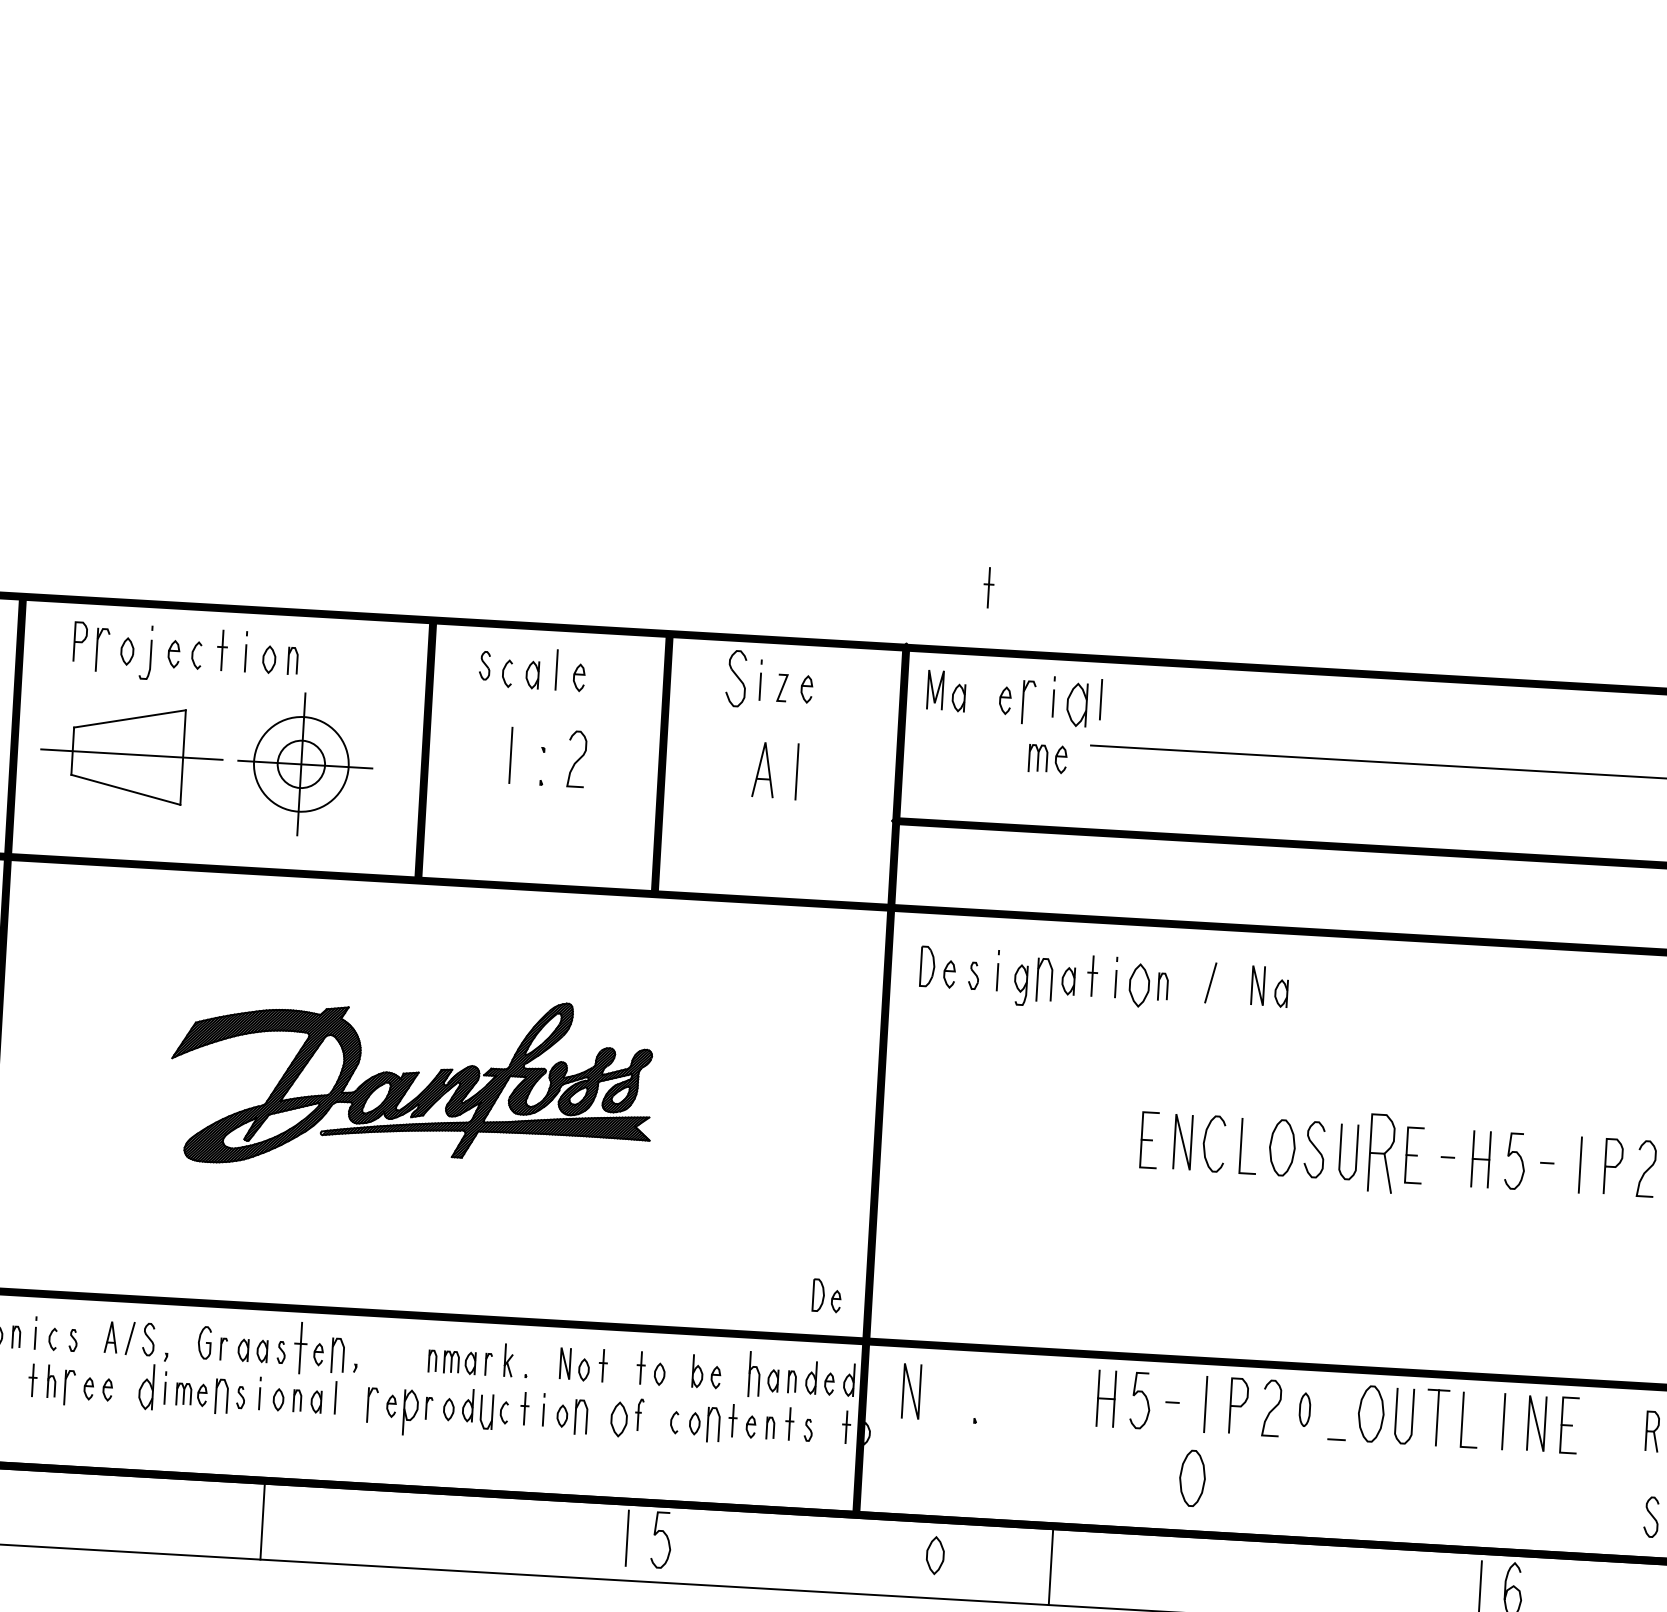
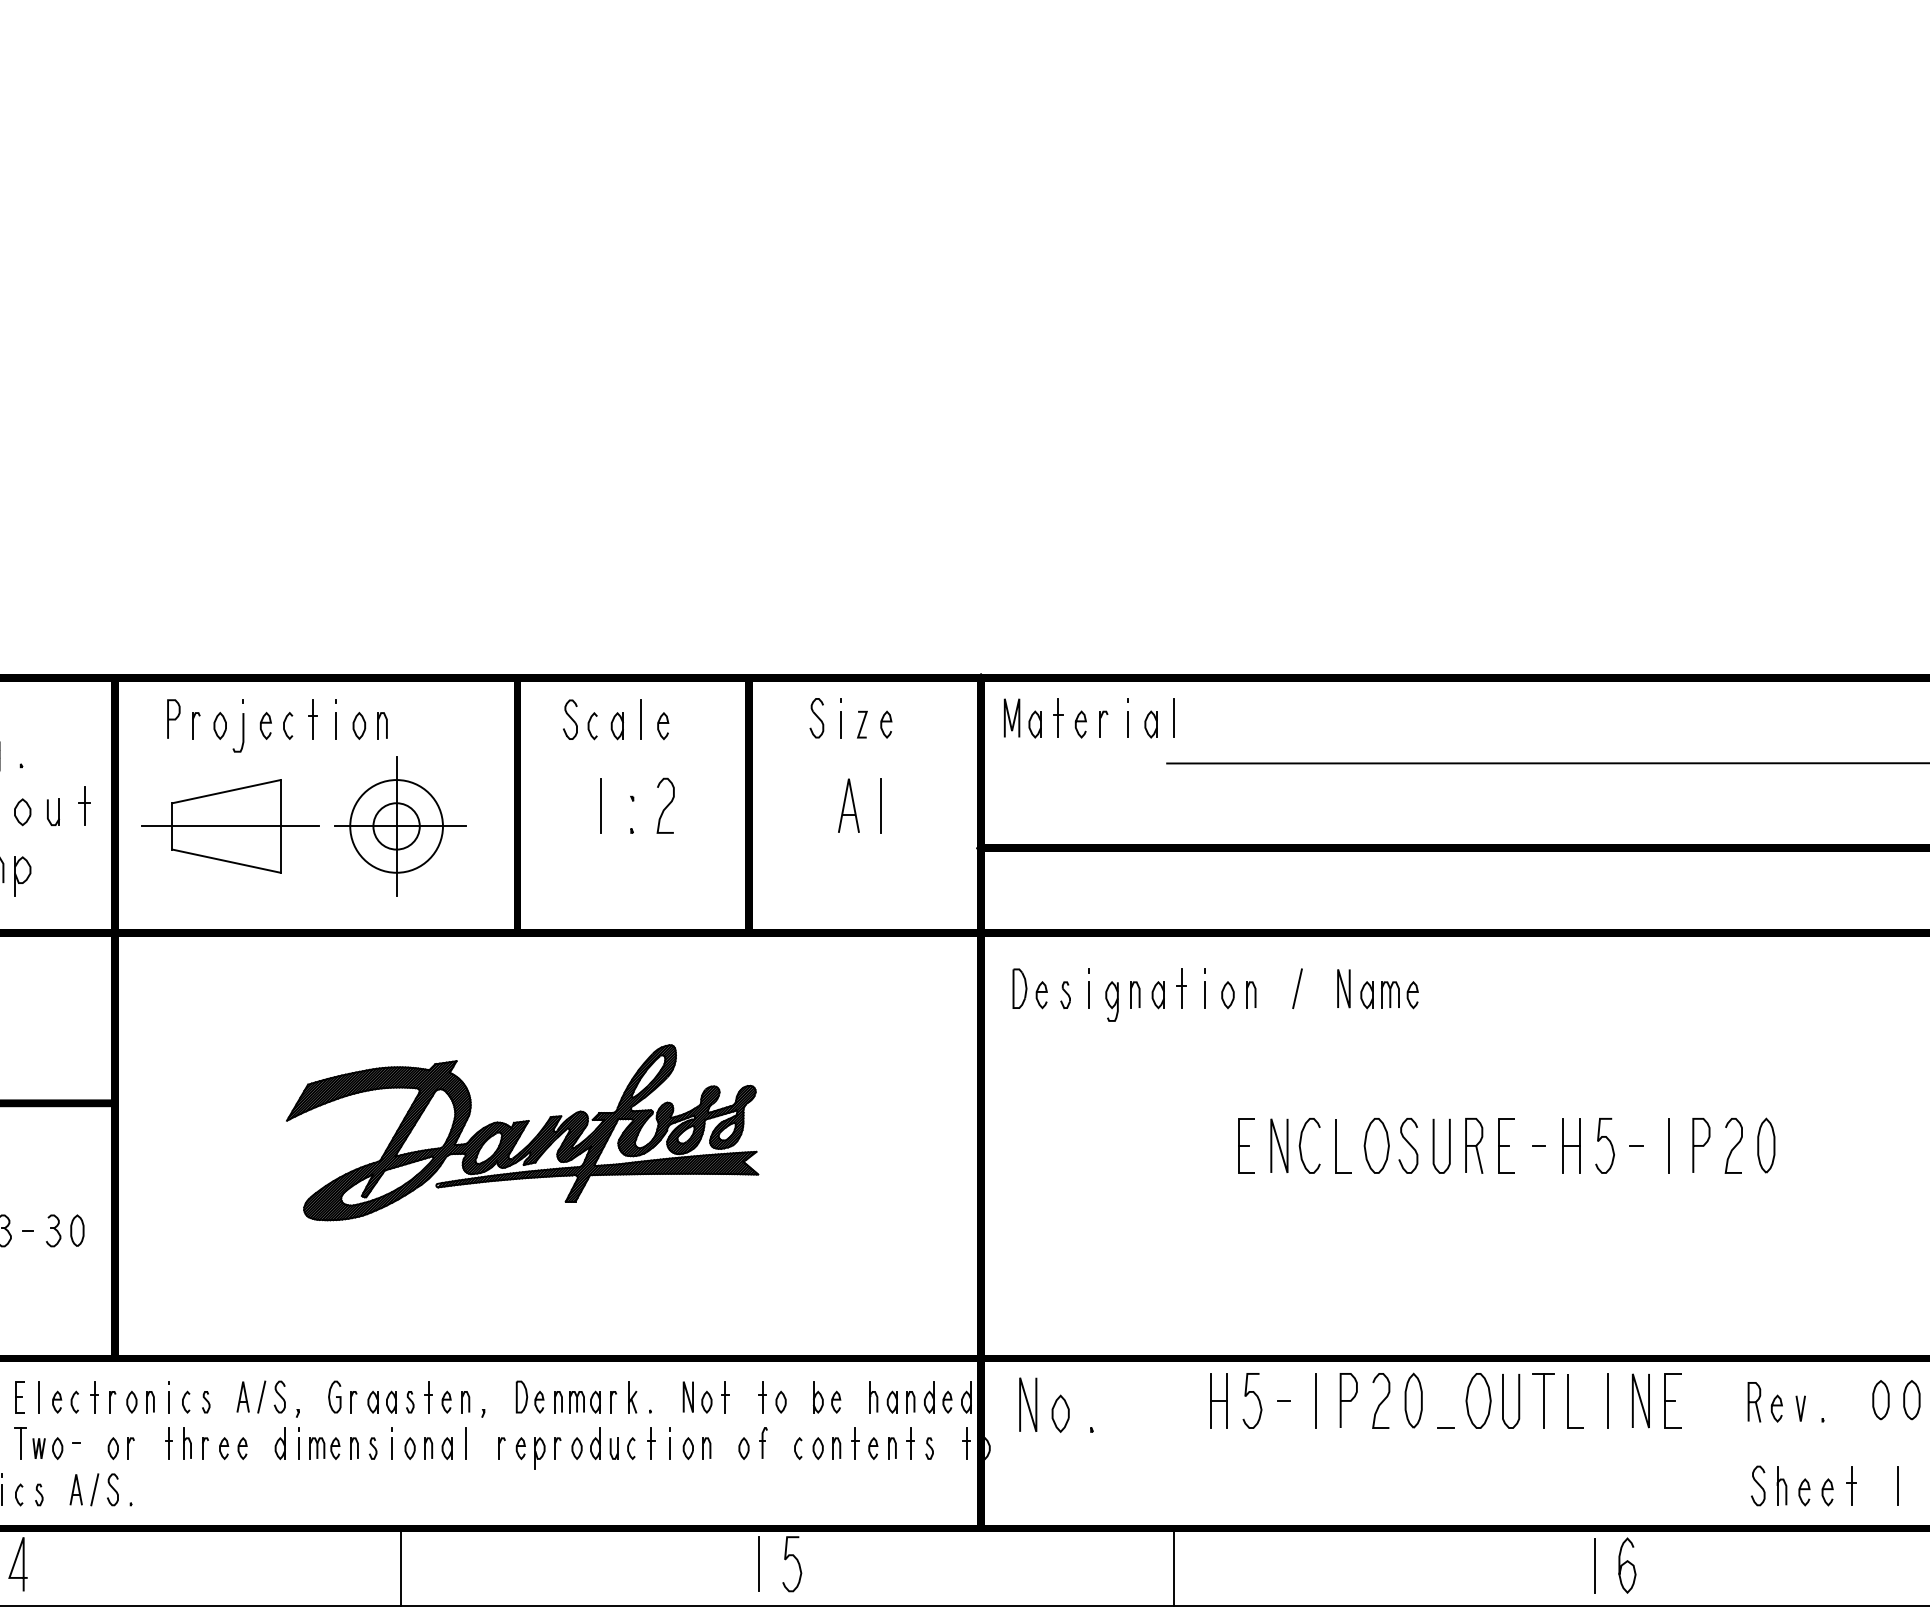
part: (988, 587) -> (1058, 717), moved
part: (103, 649) -> (196, 725), size x0.62
part: (485, 665) -> (570, 719), size x1.43
part: (735, 679) -> (816, 718), size x0.71
part: (1028, 700) -> (1103, 723), size x0.62
part: (1076, 704) -> (1150, 724), size x0.62
part: (1047, 759) -> (1399, 995), moved
part: (1045, 979) -> (1135, 994), size x0.62
part: (1138, 984) -> (1227, 994), size x0.62
part: (1382, 1153) -> (1474, 1145), size x0.71
part: (826, 1295) -> (529, 1396), moved
part: (300, 1348) -> (428, 1397), size x0.62
part: (337, 1356) -> (465, 1402), size x0.62
part: (754, 1374) -> (873, 1397), size x0.71
part: (145, 1386) -> (279, 1443), size x0.71
part: (69, 1387) -> (205, 1448), size x0.62
part: (221, 1396) -> (354, 1448), size x0.62
part: (371, 1405) -> (501, 1448), size x0.62
part: (1304, 1409) -> (1413, 1400), size x1.67
part: (486, 1411) -> (613, 1448), size x0.62
part: (410, 1412) -> (539, 1453), size x0.71
part: (580, 1417) -> (706, 1448), size x0.62
part: (618, 1419) -> (743, 1448), size x0.62
part: (713, 1424) -> (836, 1448), size x0.62
part: (1192, 1477) -> (1307, 1473), removed
part: (935, 1555) -> (1060, 1413), moved

